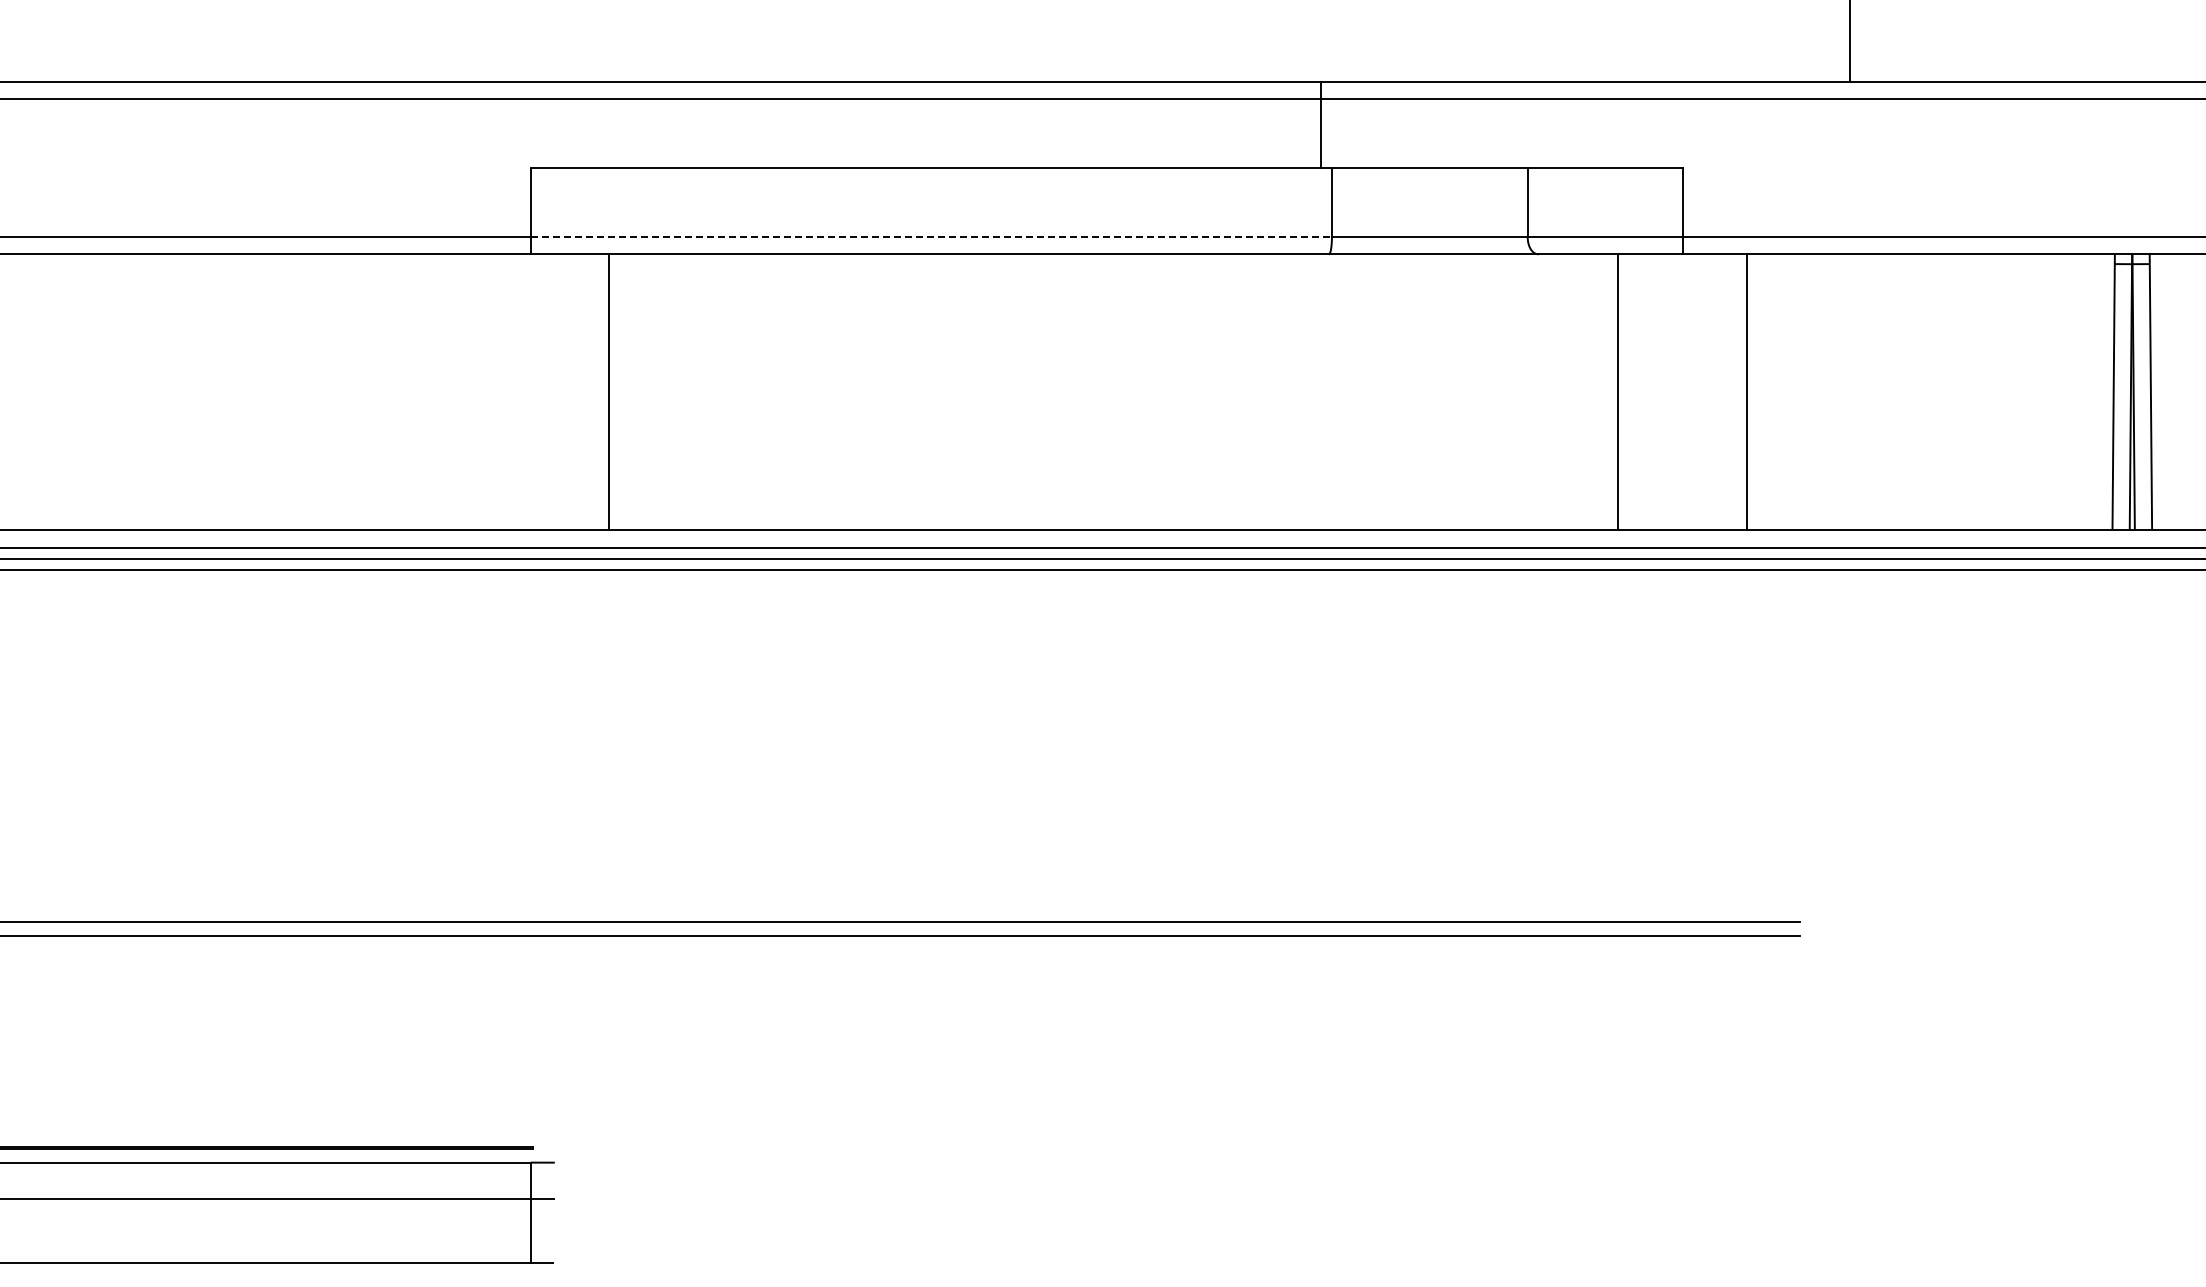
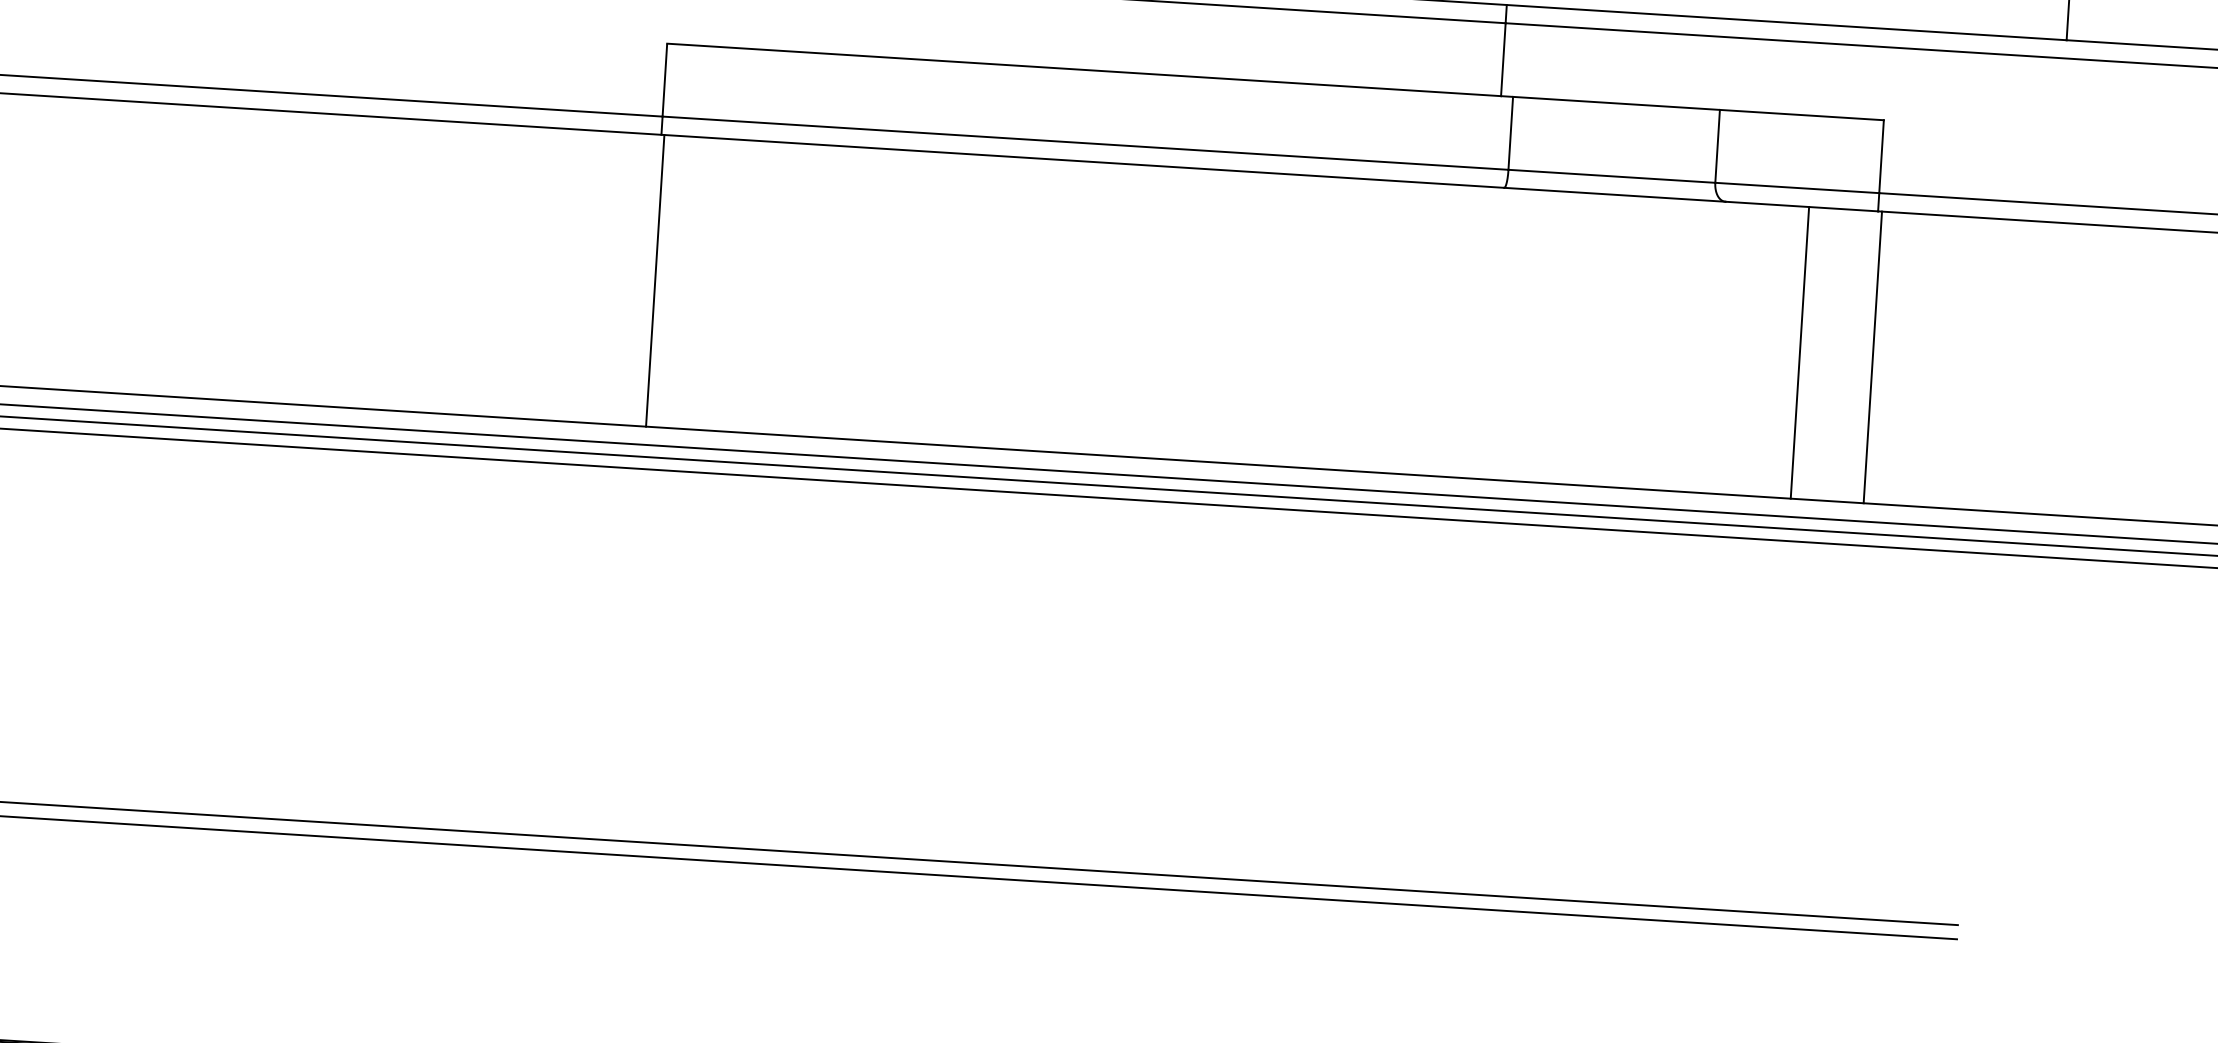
line: (932, 237) -> (1086, 143), dashed -> solid
line: (609, 392) -> (655, 281), moved
line: (1746, 392) -> (1872, 357), moved

